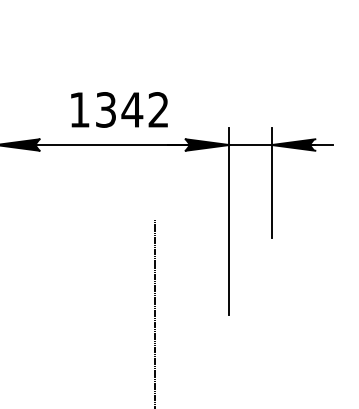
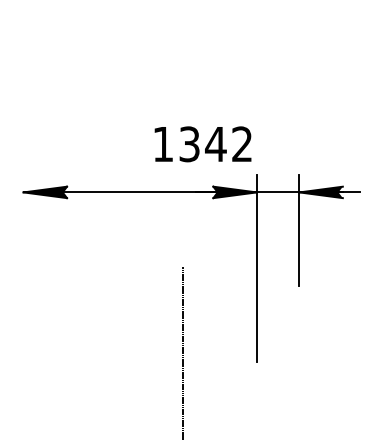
text: (118, 110) -> (202, 144), moved

